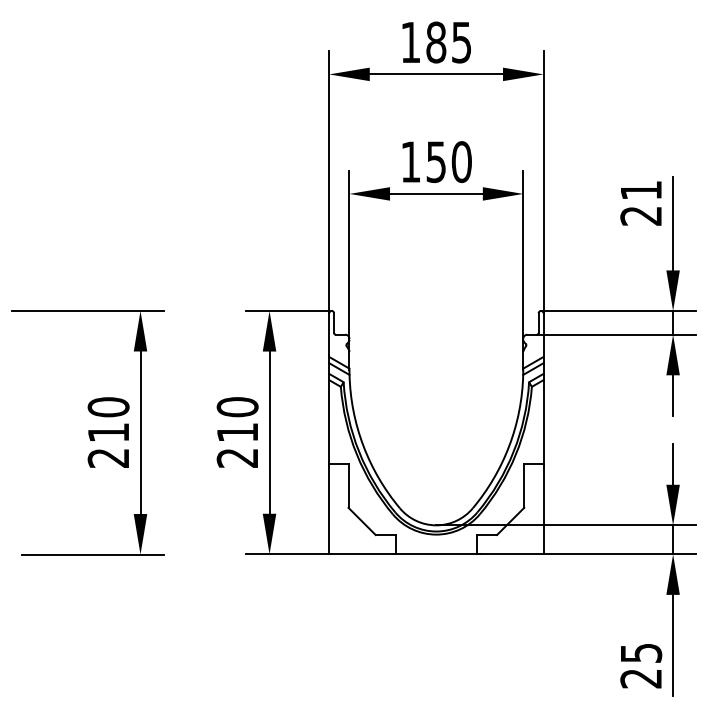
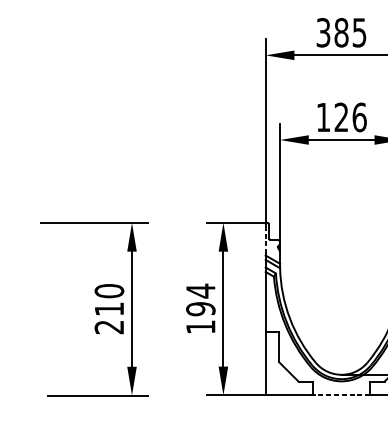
text: (410, 42) -> (323, 32), 185 -> 385
text: (449, 162) -> (350, 117), 150 -> 126
line: (329, 334) -> (265, 239), solid -> dashed
text: (237, 431) -> (200, 308), 210 -> 194
line: (435, 554) -> (340, 395), solid -> dashed

